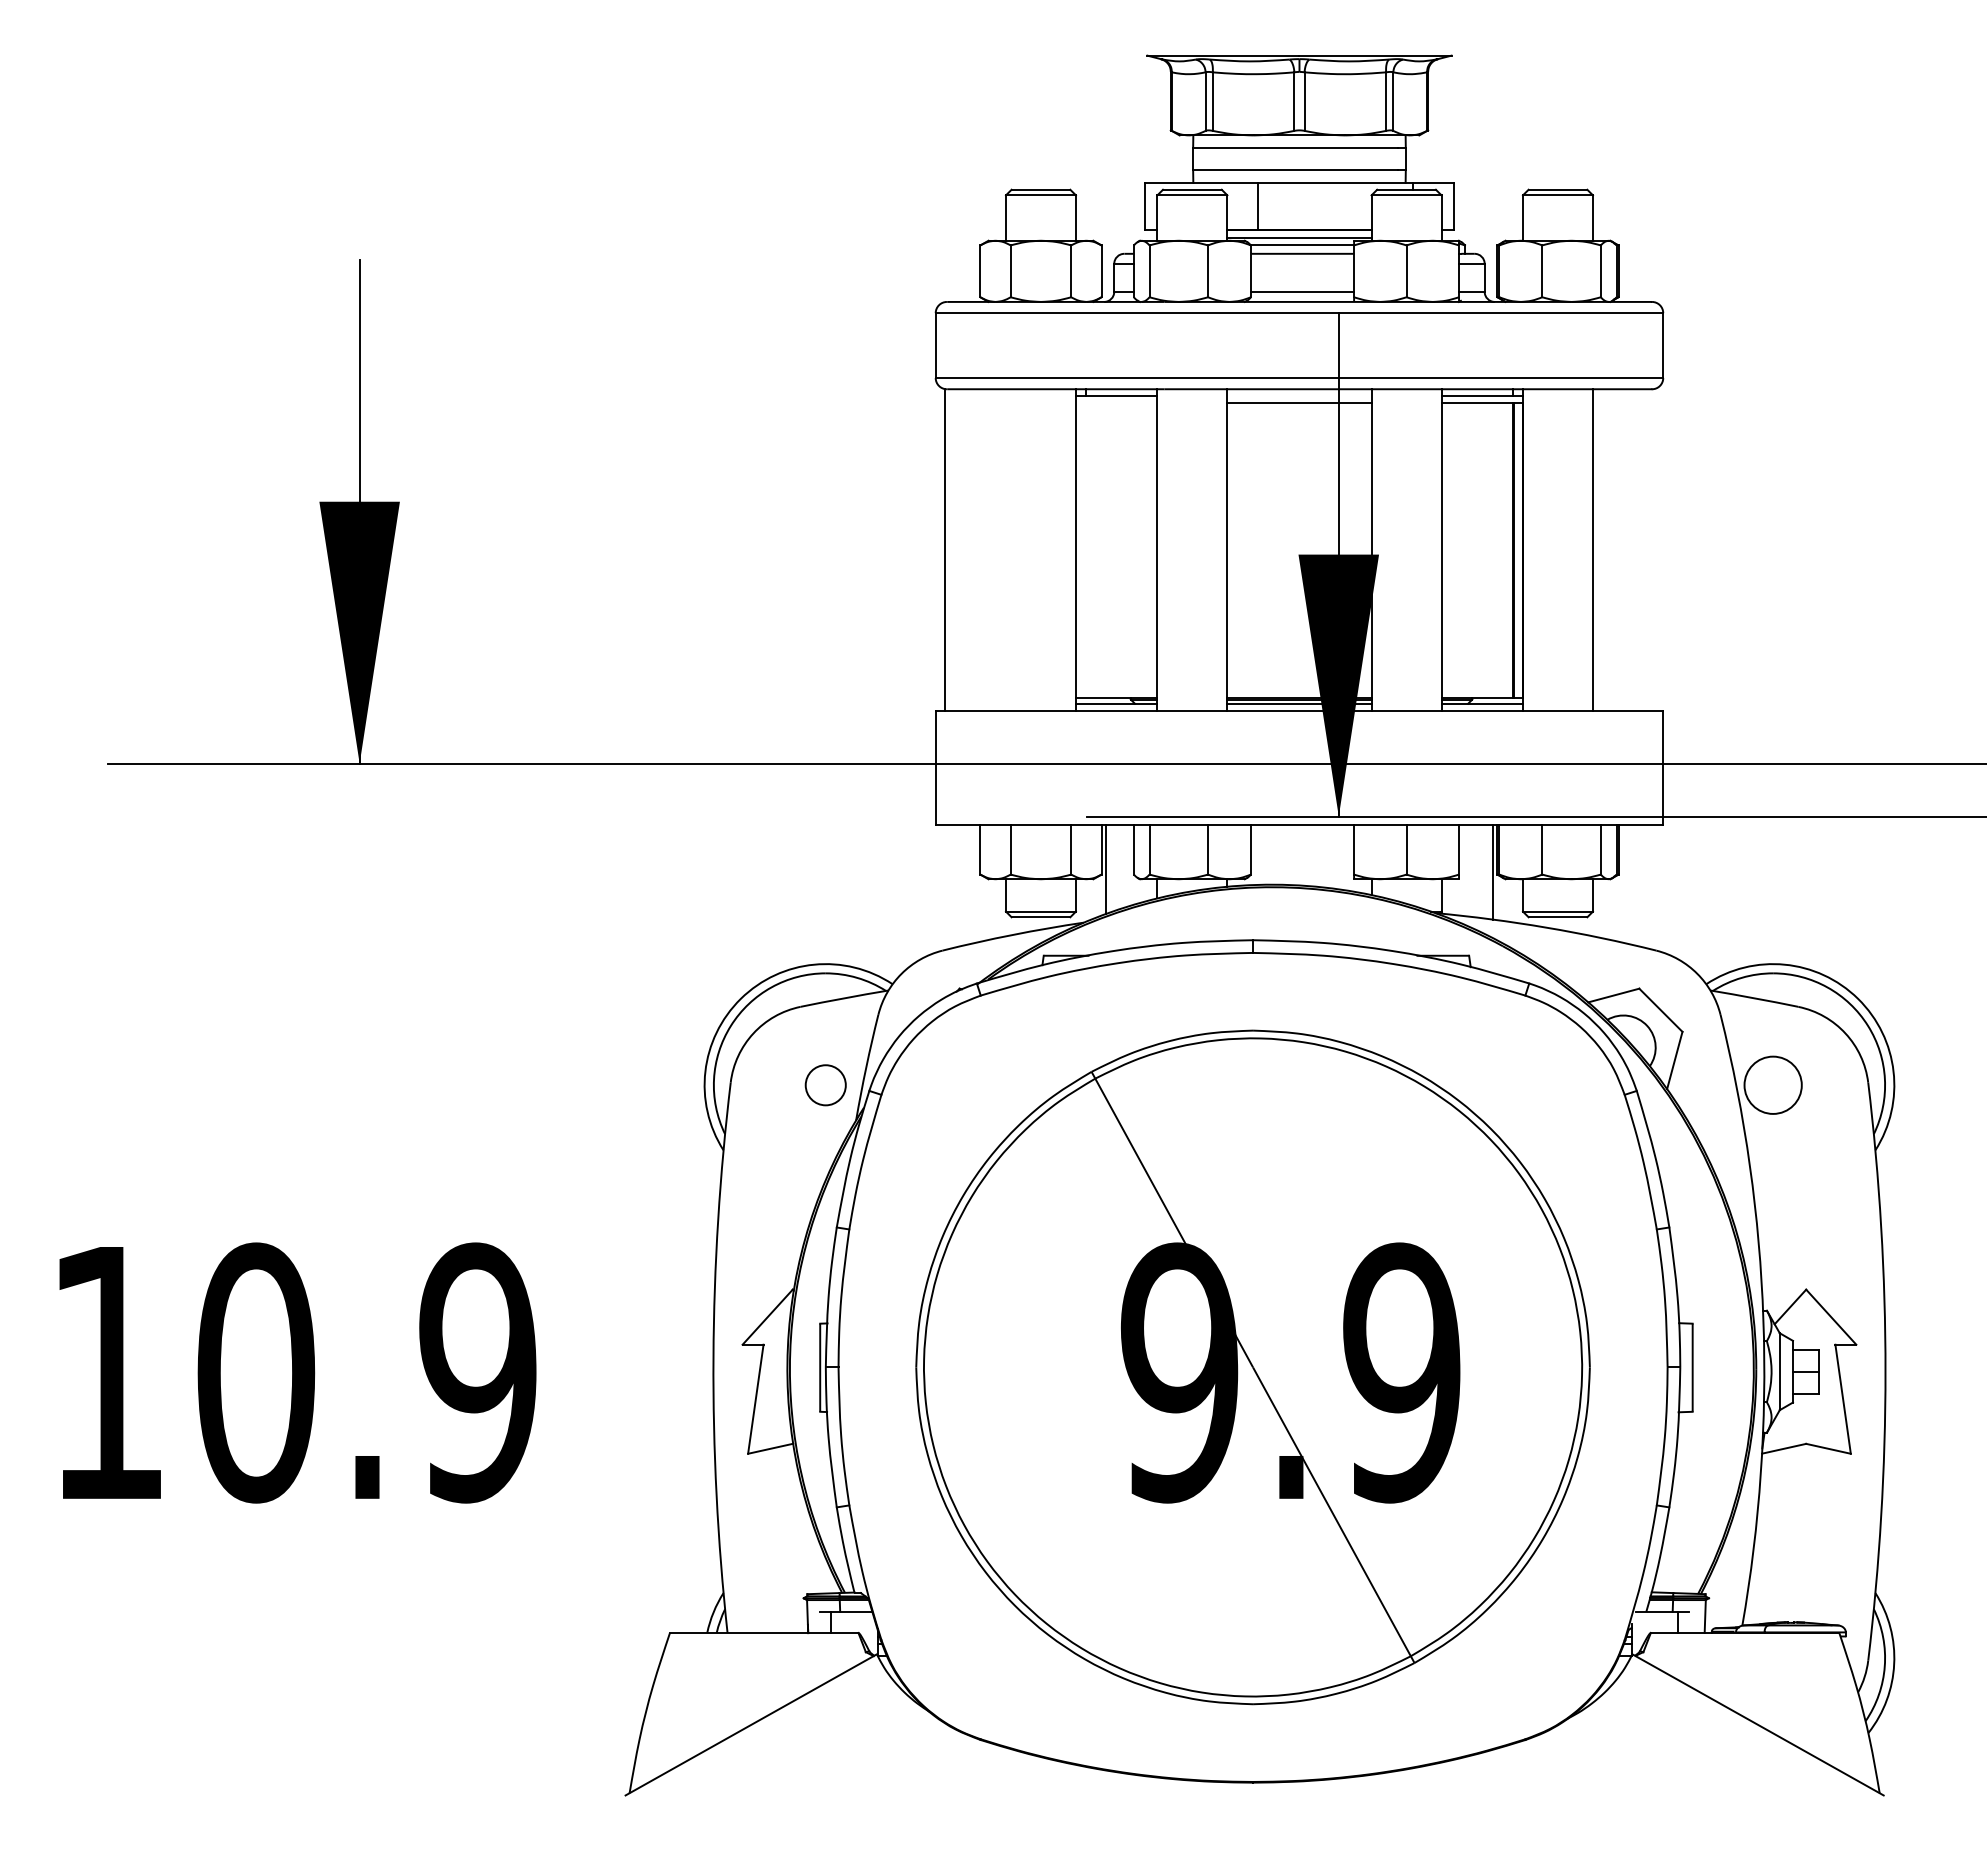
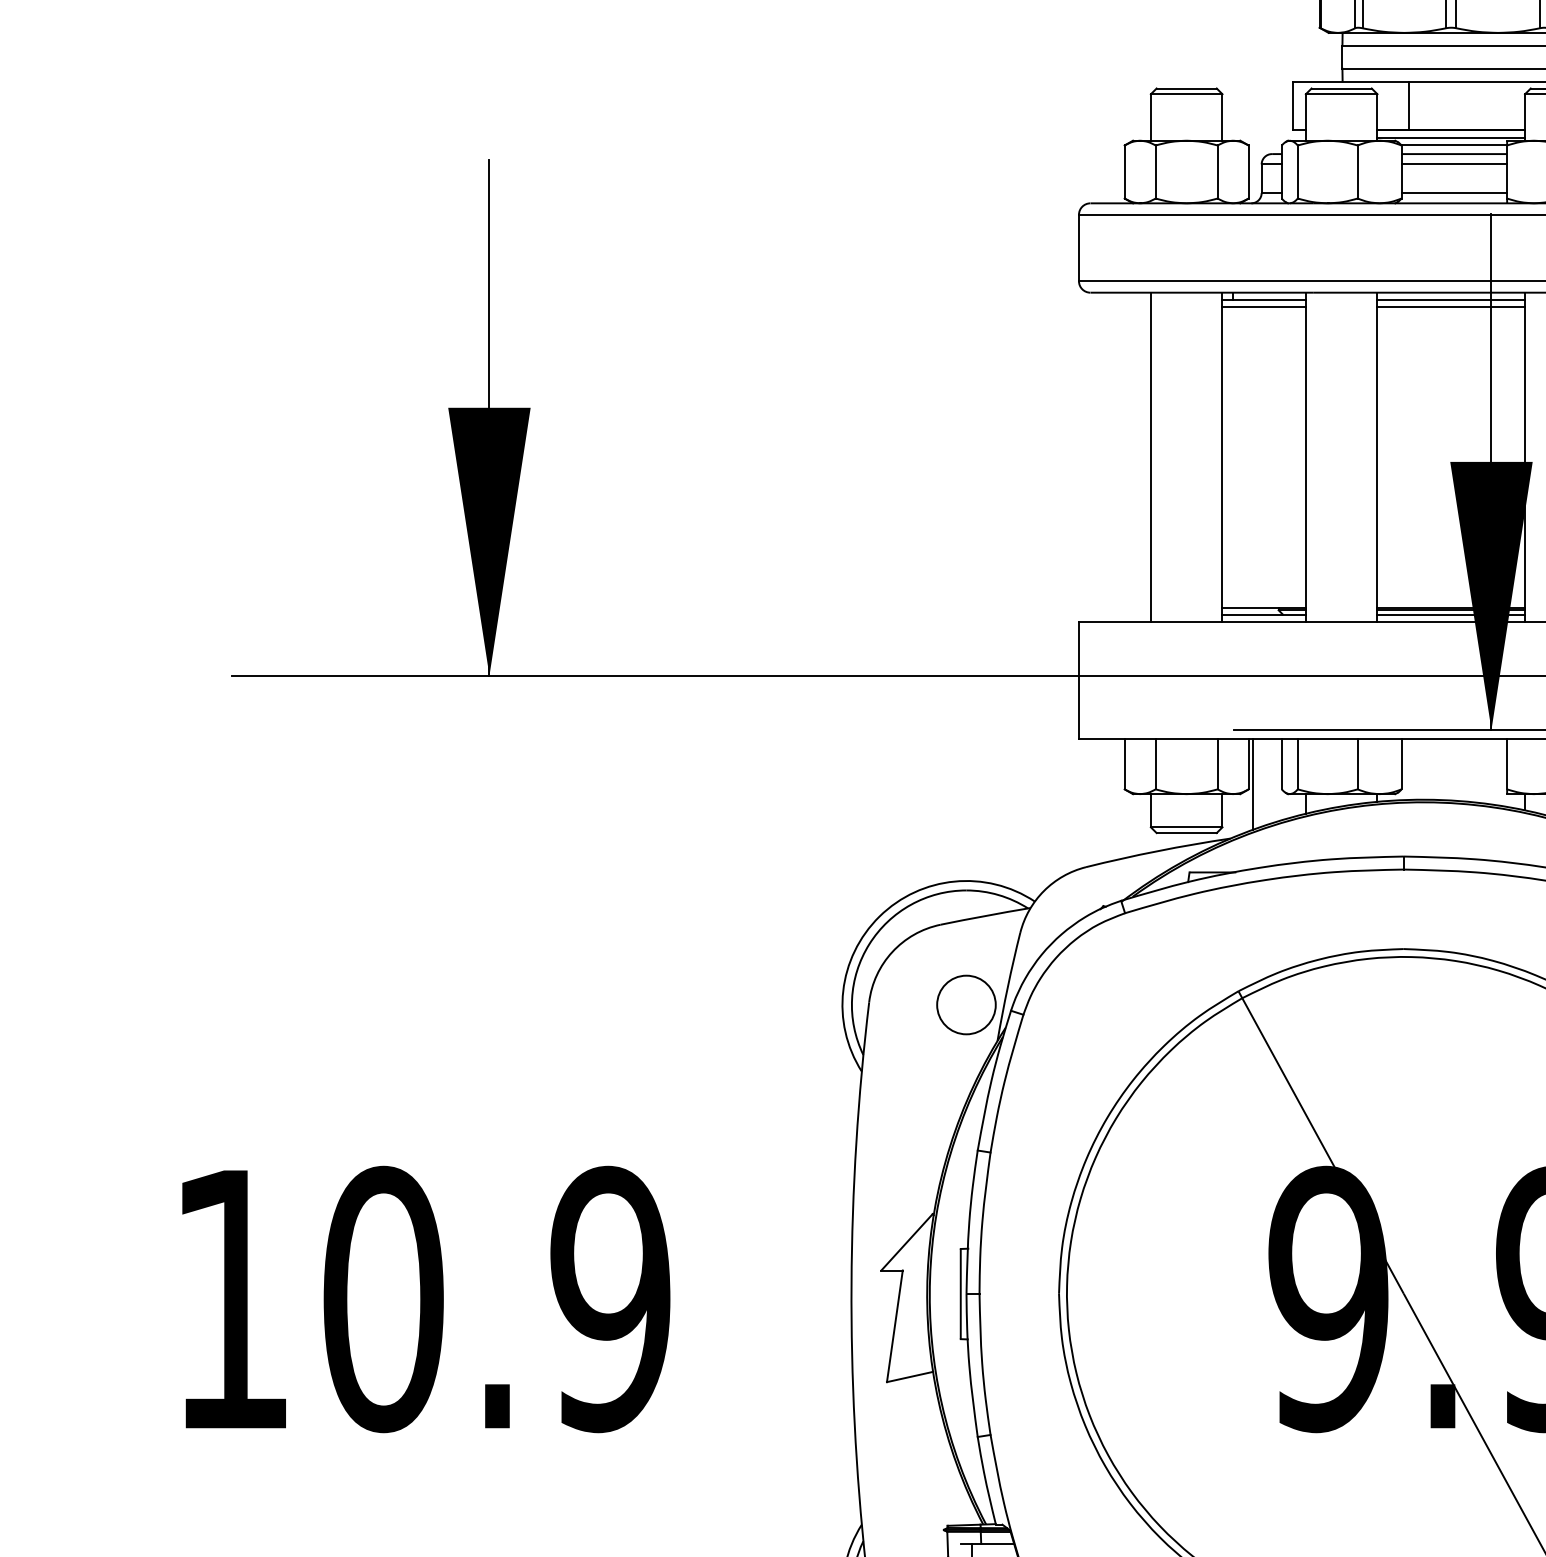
line: (1302, 263) -> (1454, 163), added
line: (1299, 396) -> (1451, 300), added
line: (1116, 403) -> (1263, 307), added
line: (944, 549) -> (1150, 456), moved
circle: (825, 1084) -> (966, 1004), size x1.43

